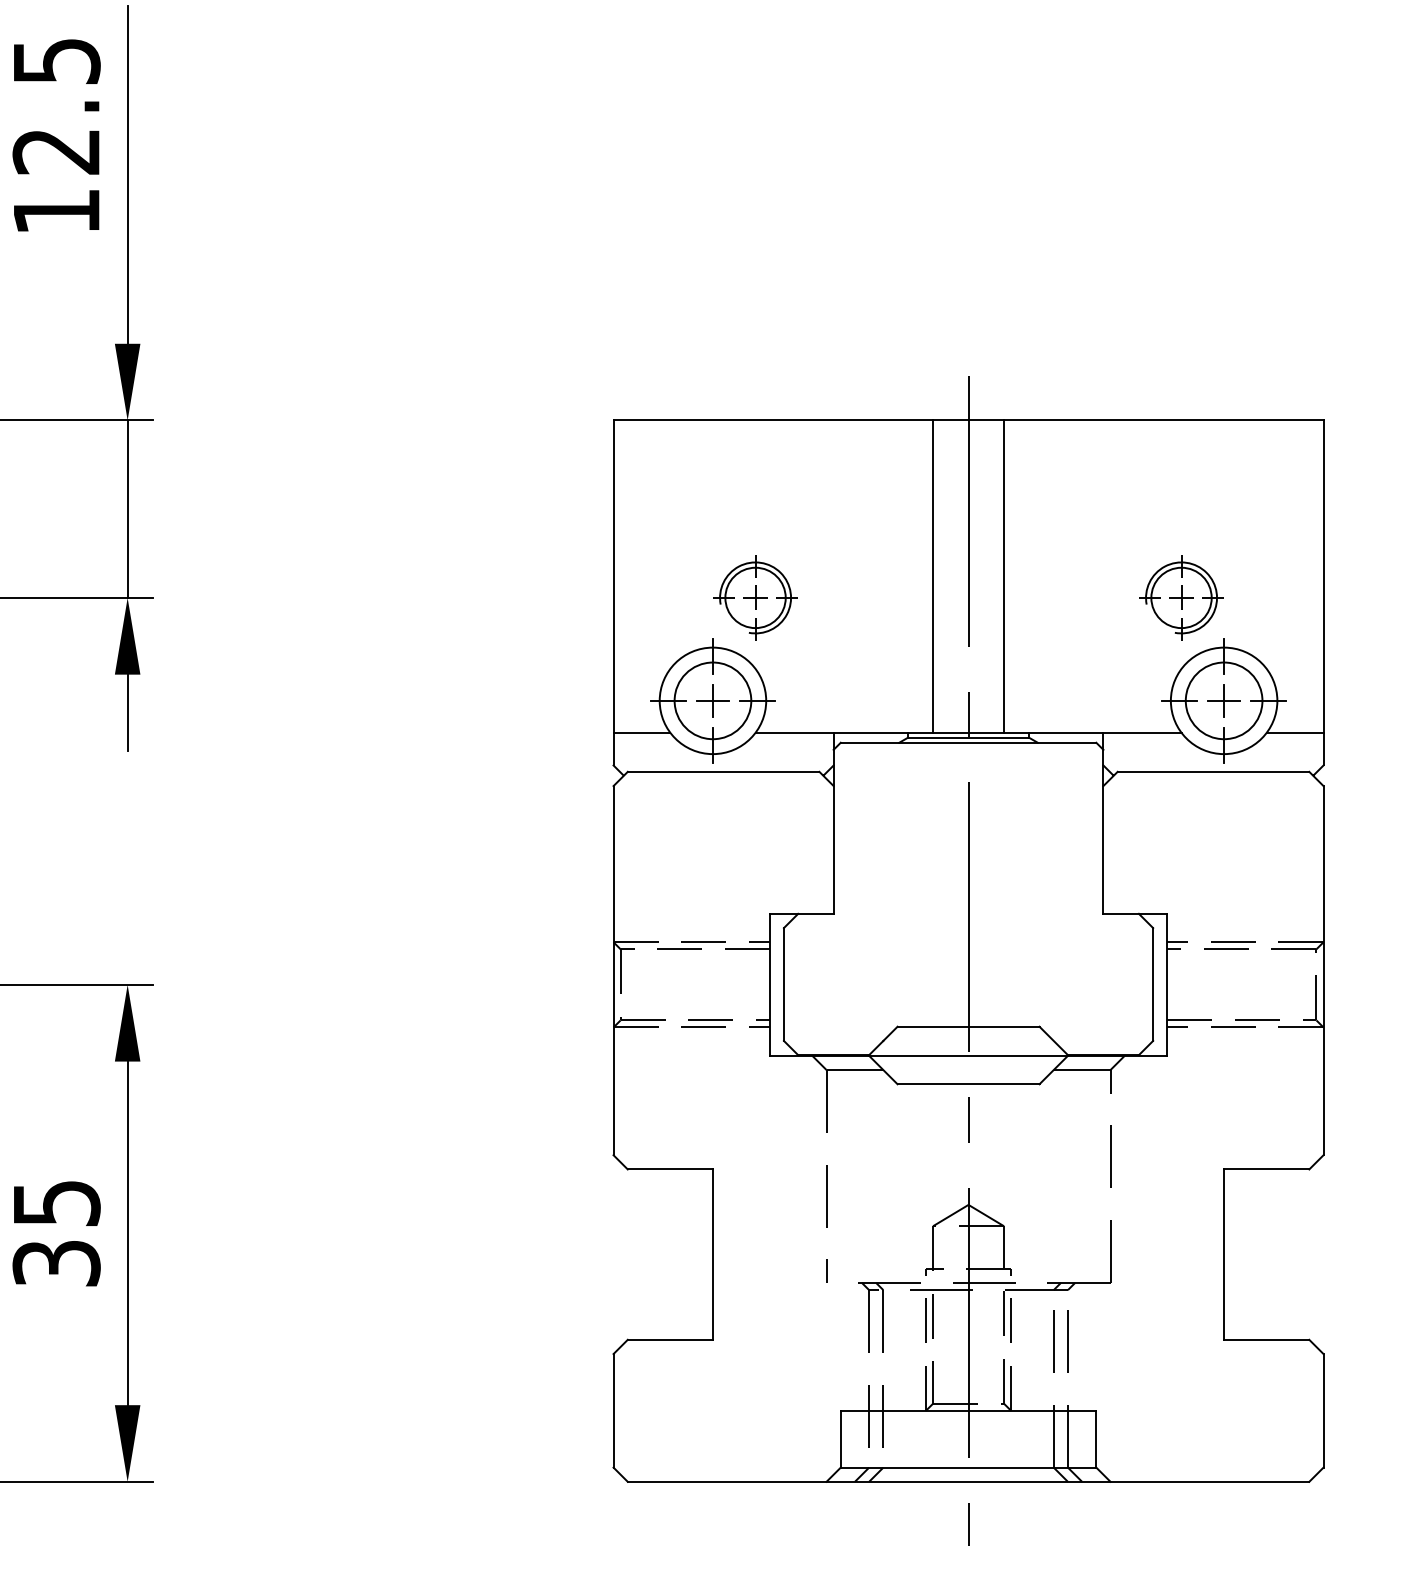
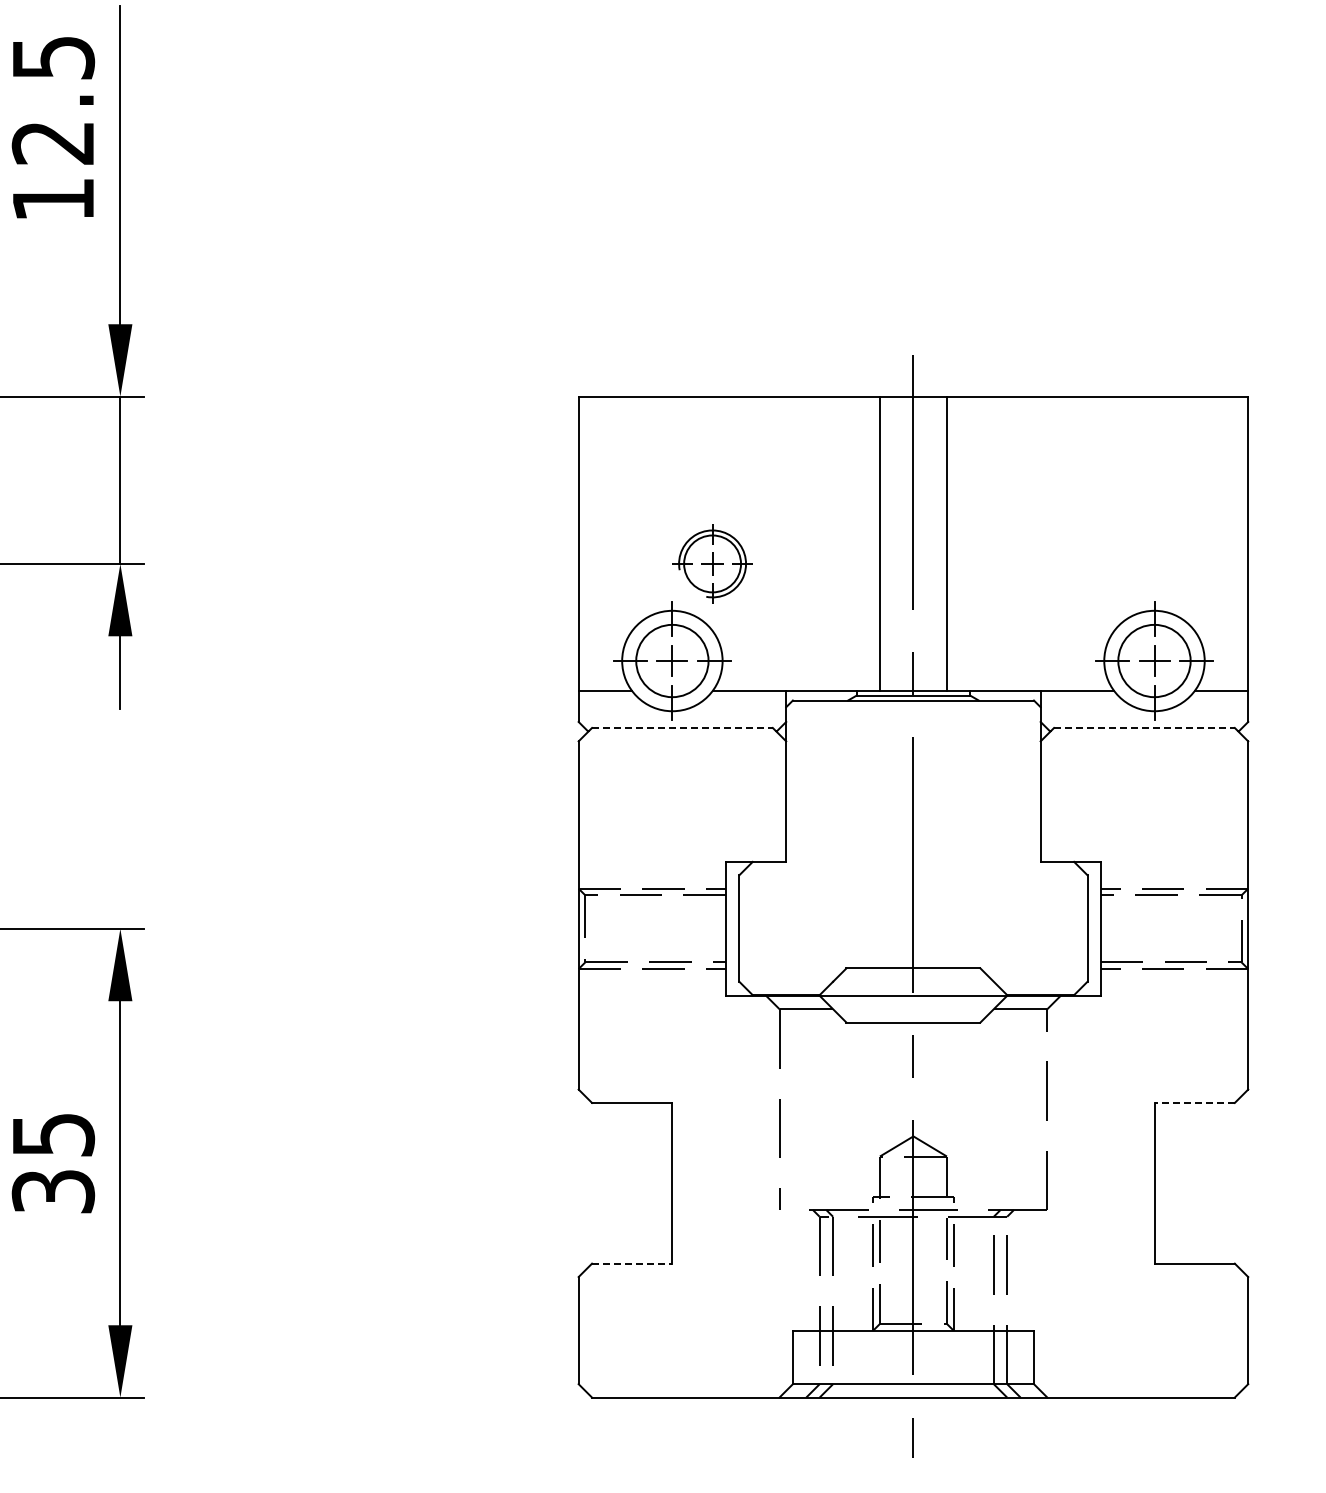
part: (1181, 597) -> (1114, 563), removed
line: (723, 771) -> (682, 727), solid -> dashed
line: (1213, 771) -> (1144, 727), solid -> dashed
line: (1266, 1168) -> (1194, 1102), solid -> dashed
line: (670, 1339) -> (632, 1263), solid -> dashed

